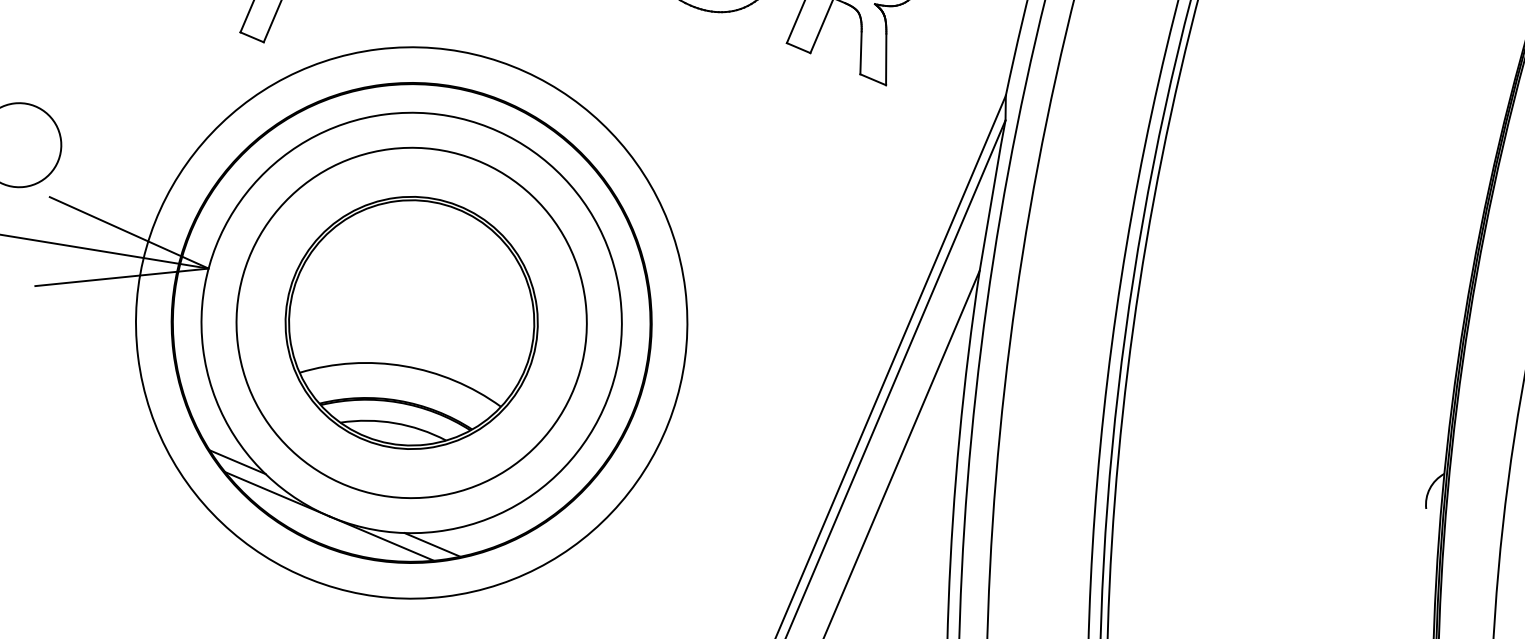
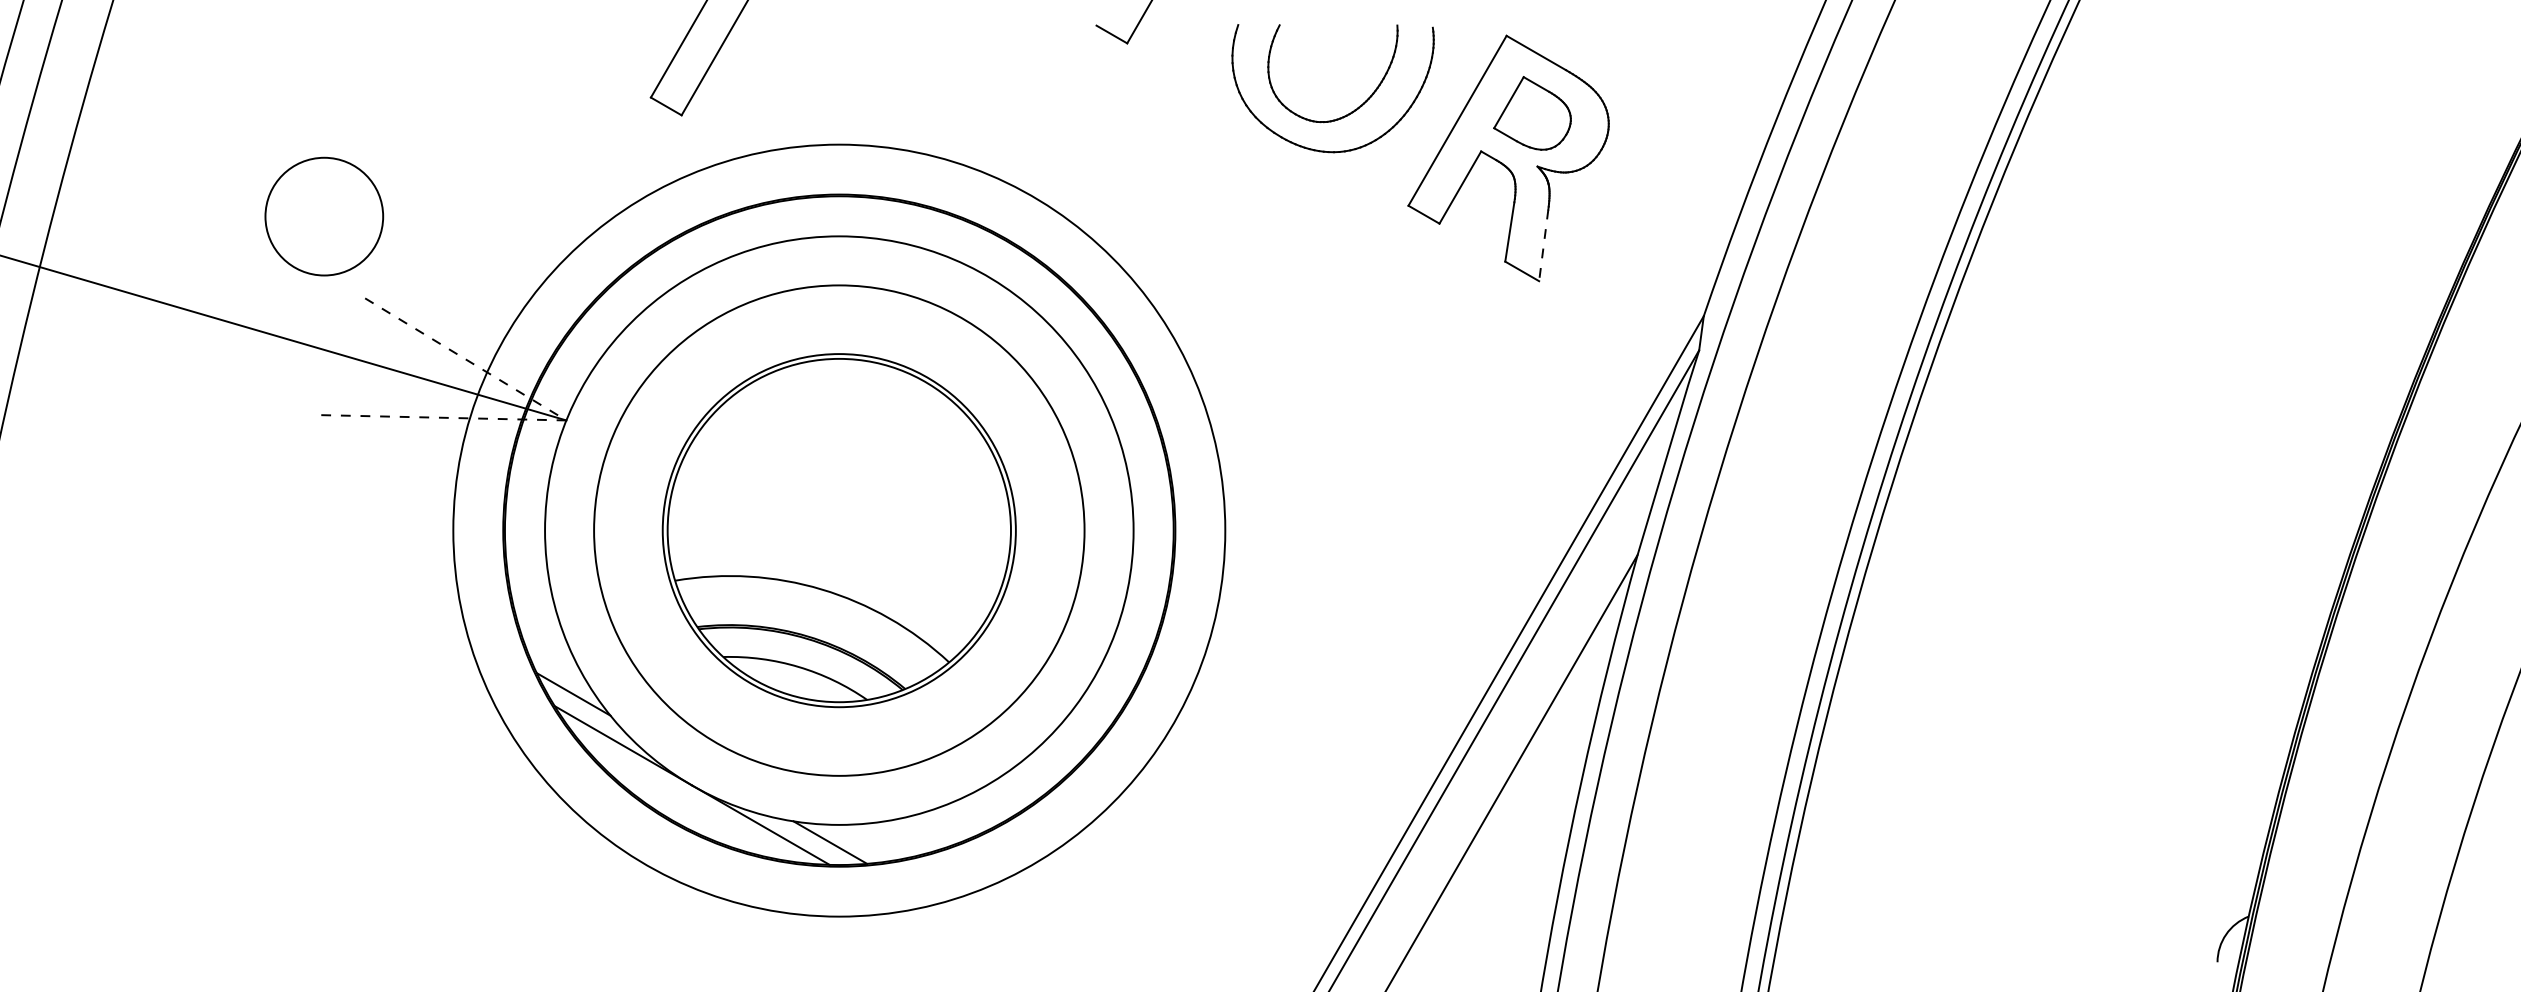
line: (886, 59) -> (1543, 245), solid -> dashed
line: (208, 268) -> (566, 420), solid -> dashed

